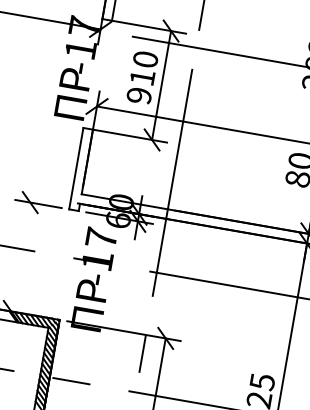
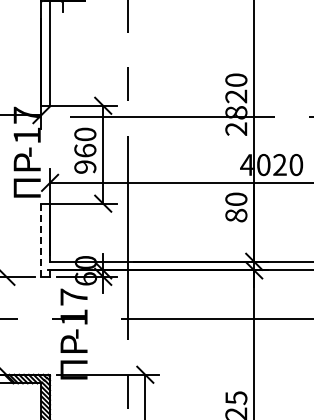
text: (142, 77) -> (85, 150), 910 -> 960
line: (76, 168) -> (41, 240), solid -> dashed

